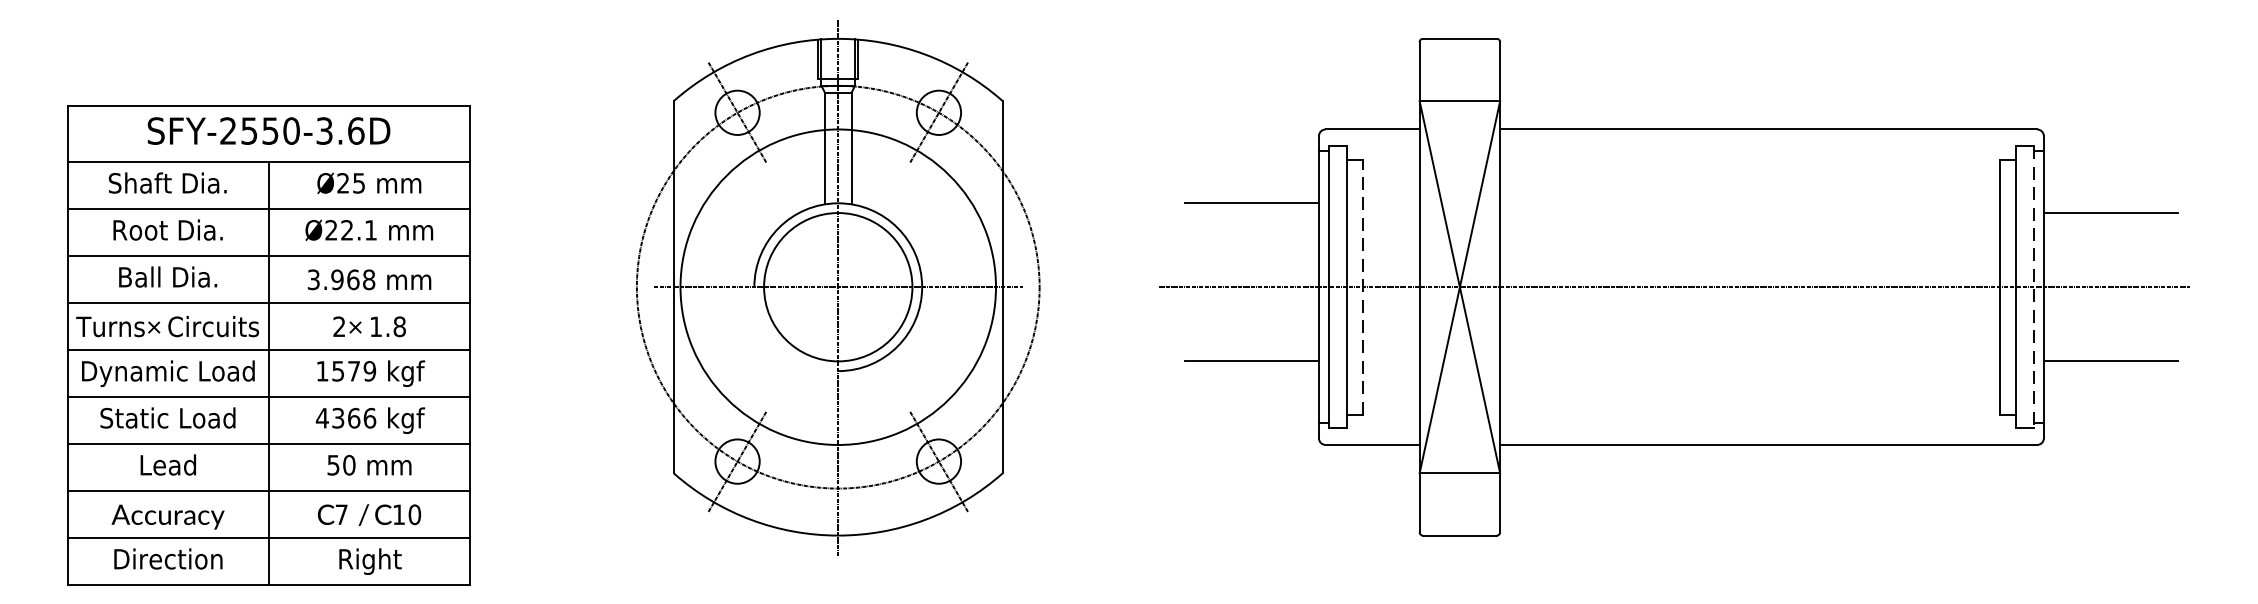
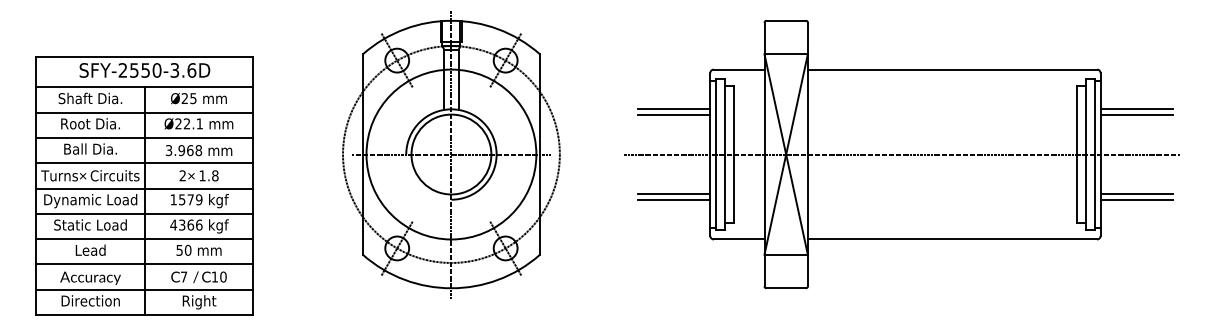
line: (2110, 203) -> (1136, 109), added
line: (1250, 212) -> (673, 114), added
line: (1362, 287) -> (733, 154), dashed -> solid
line: (2034, 287) -> (1095, 154), dashed -> solid
line: (1250, 370) -> (673, 199), added
line: (2110, 370) -> (1136, 199), added

